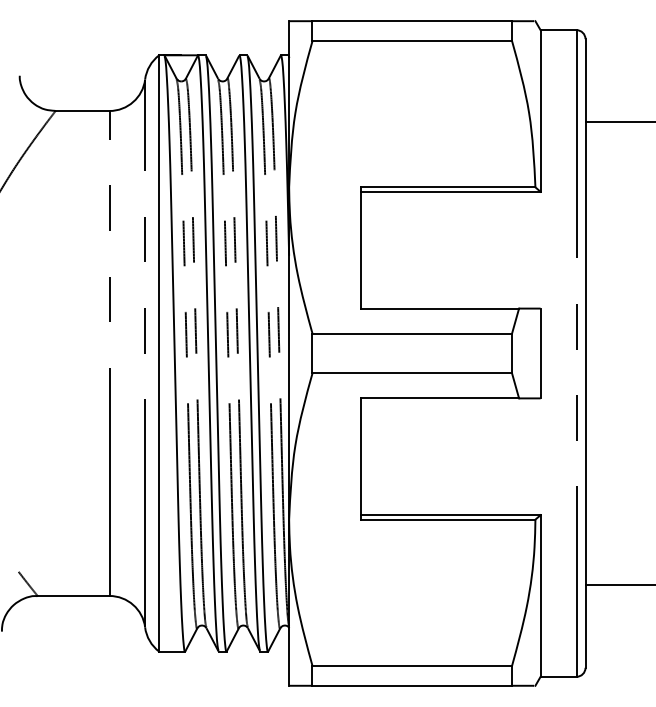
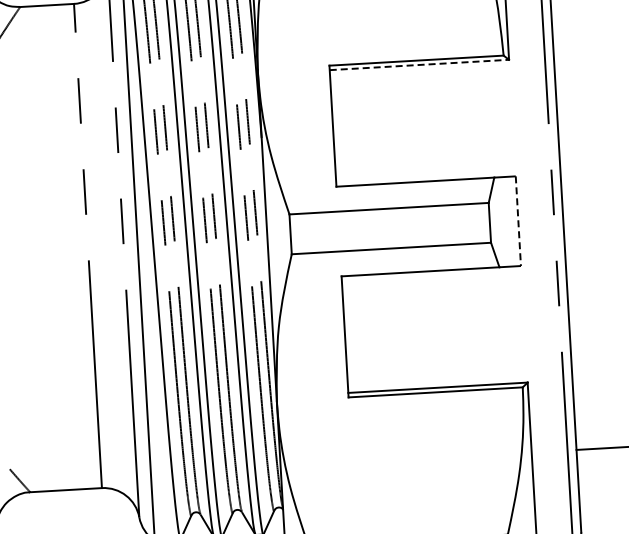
line: (450, 191) -> (419, 64), solid -> dashed
line: (540, 353) -> (518, 221), solid -> dashed

